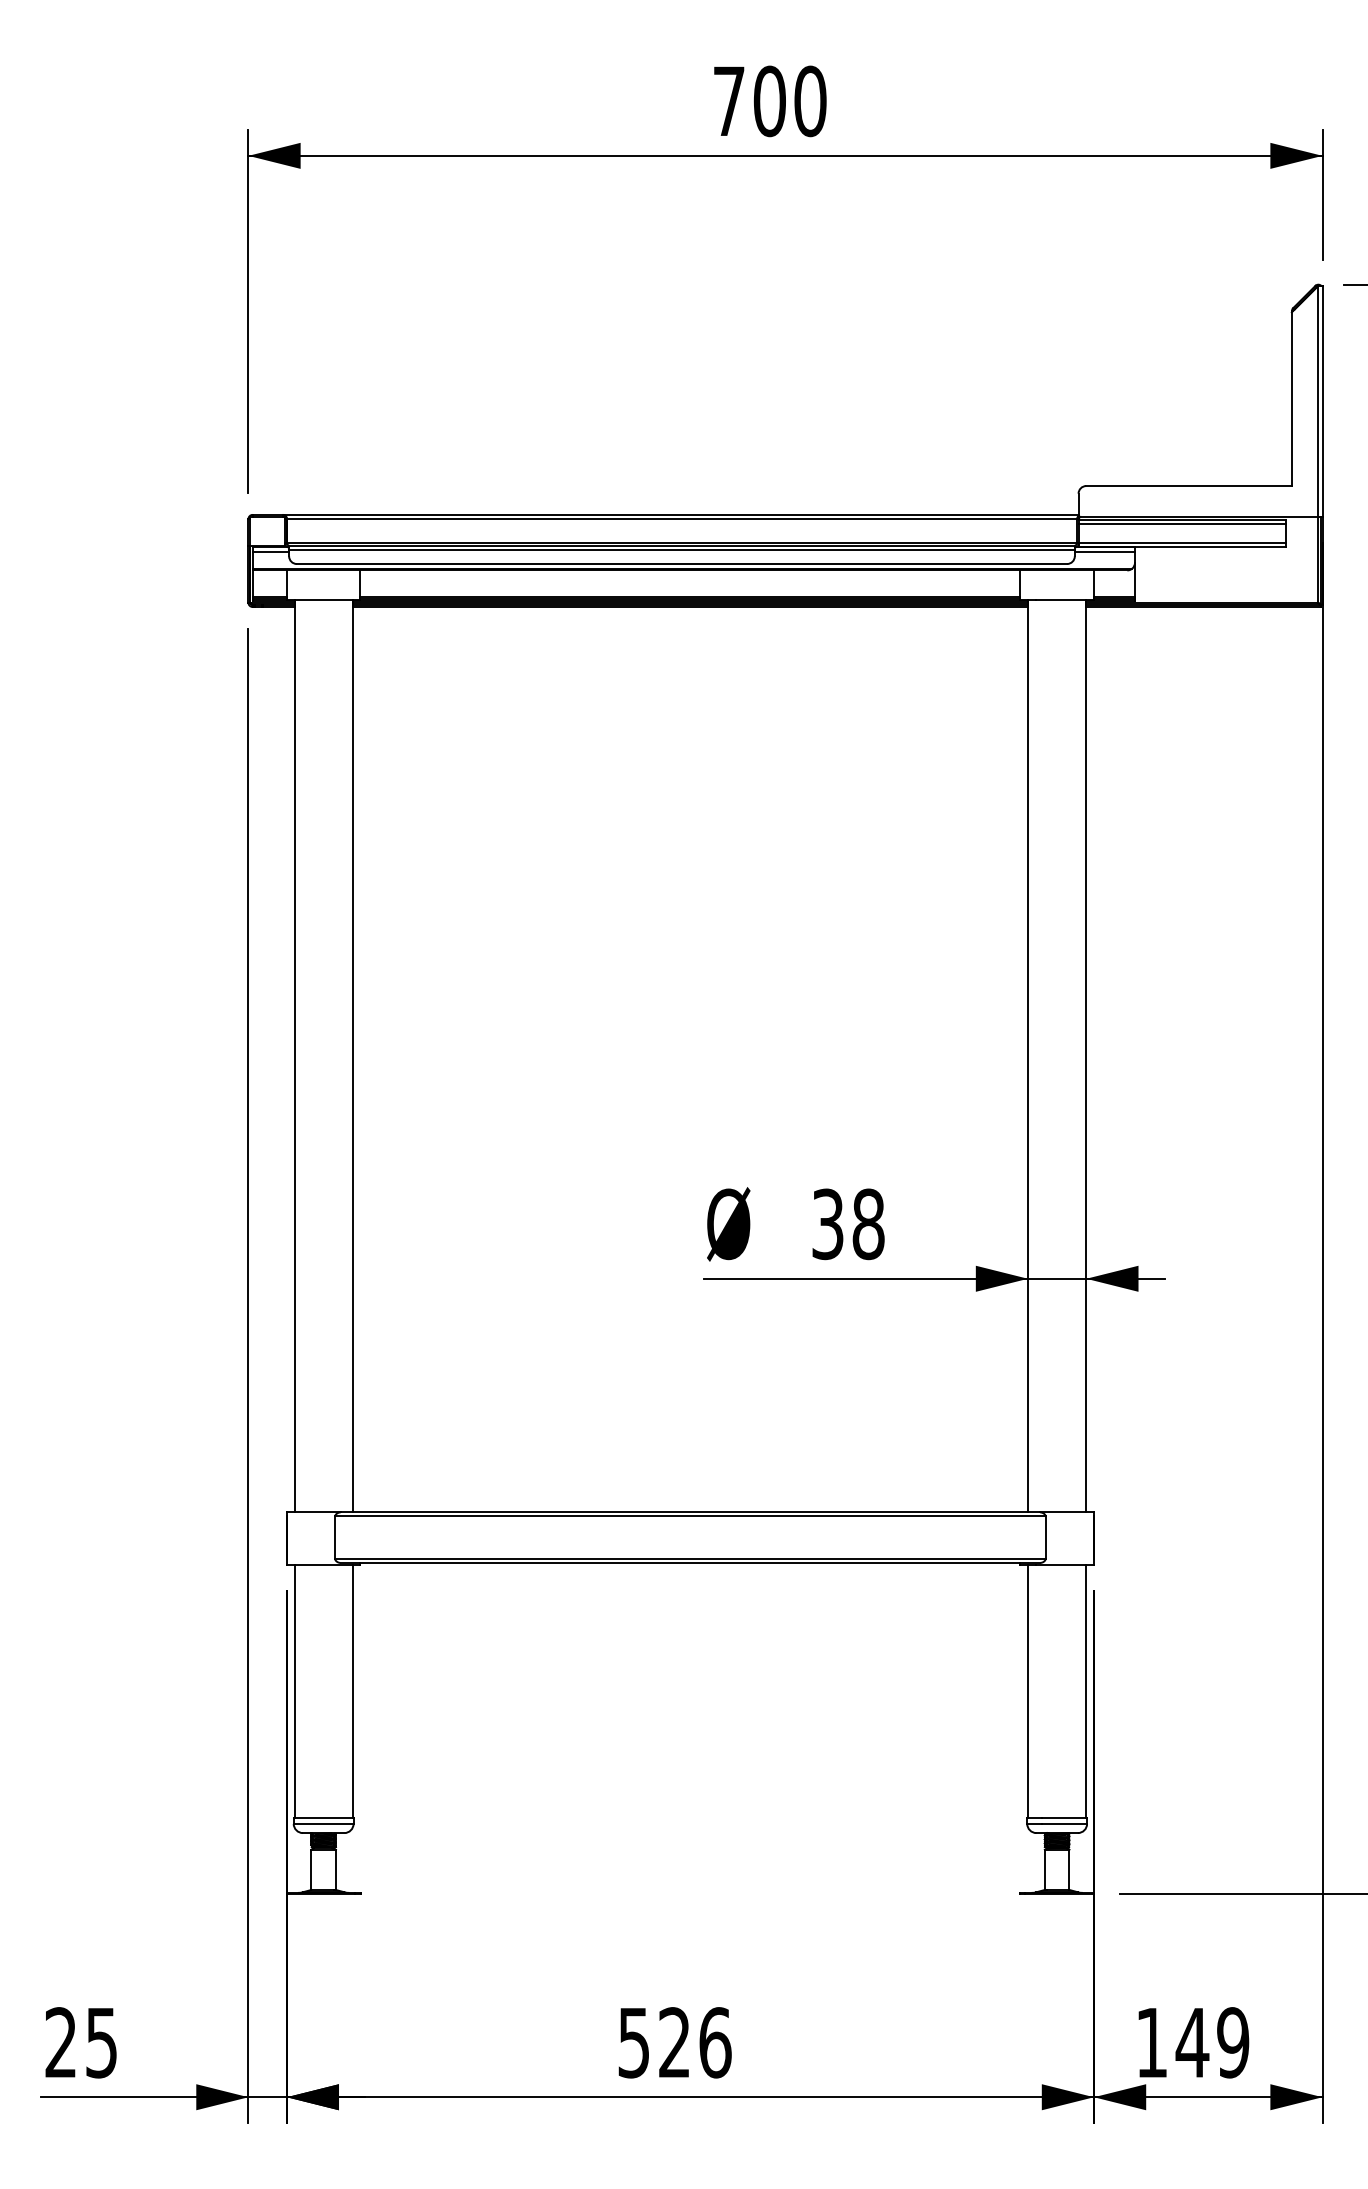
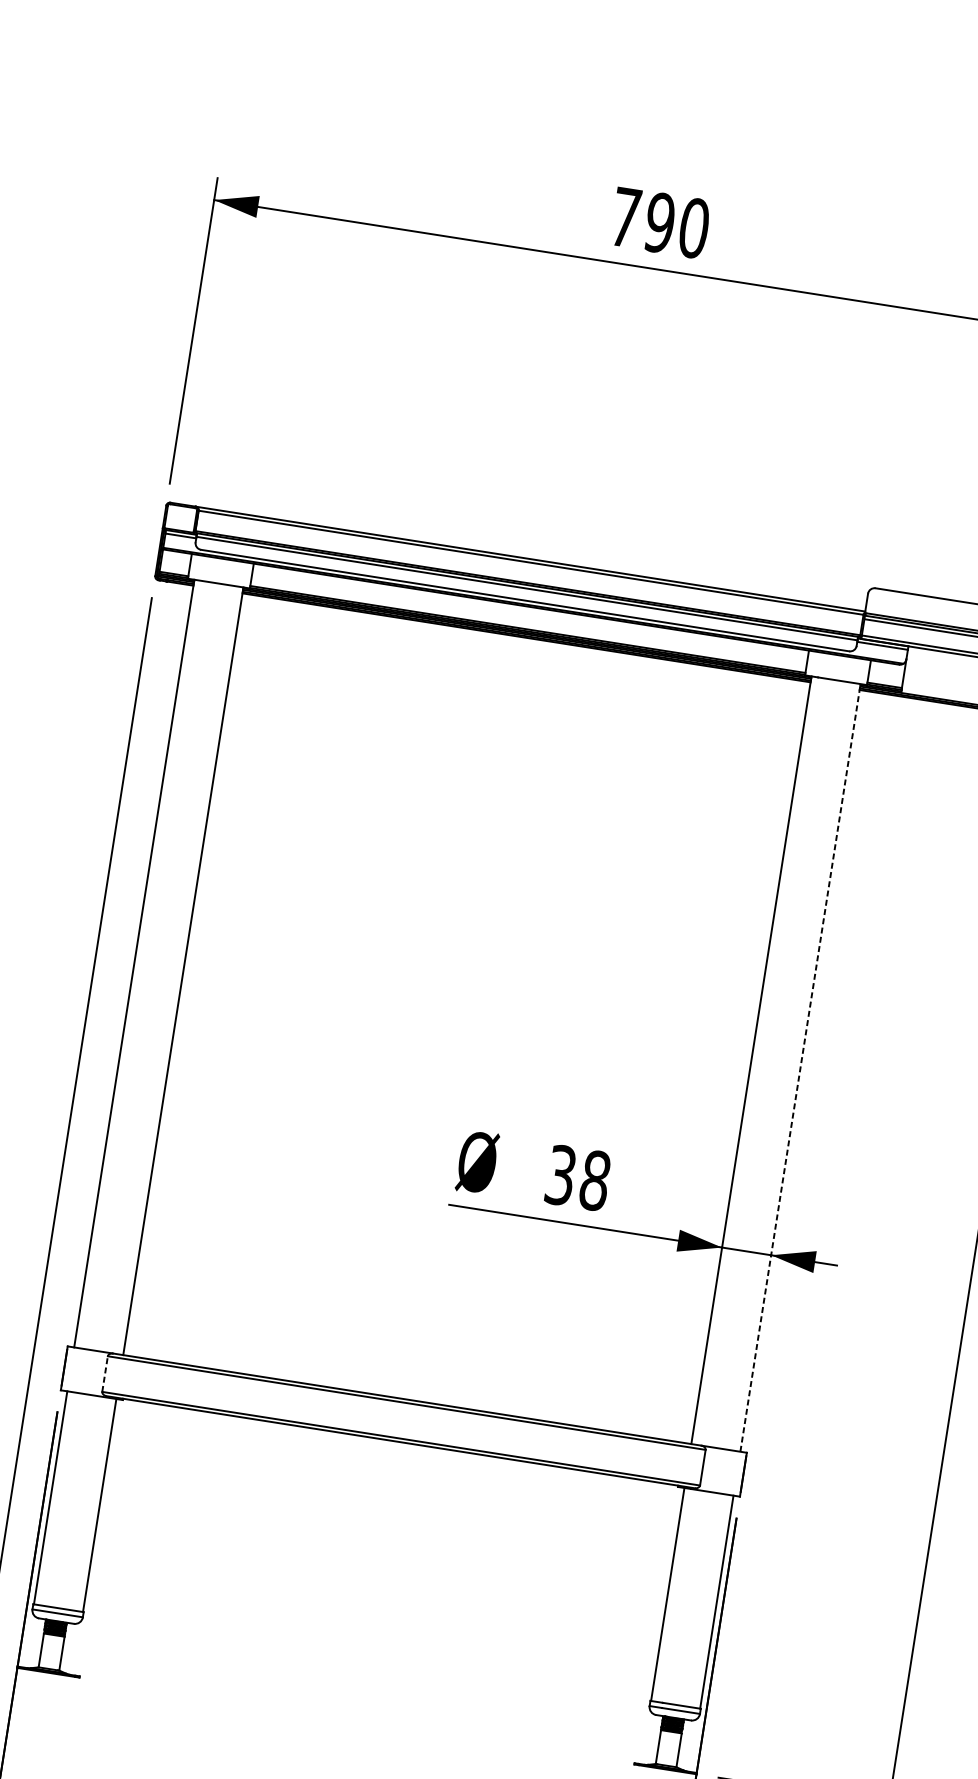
text: (769, 101) -> (659, 222), 700 -> 790
line: (1086, 1055) -> (800, 1067), solid -> dashed
line: (335, 1537) -> (105, 1373), solid -> dashed

